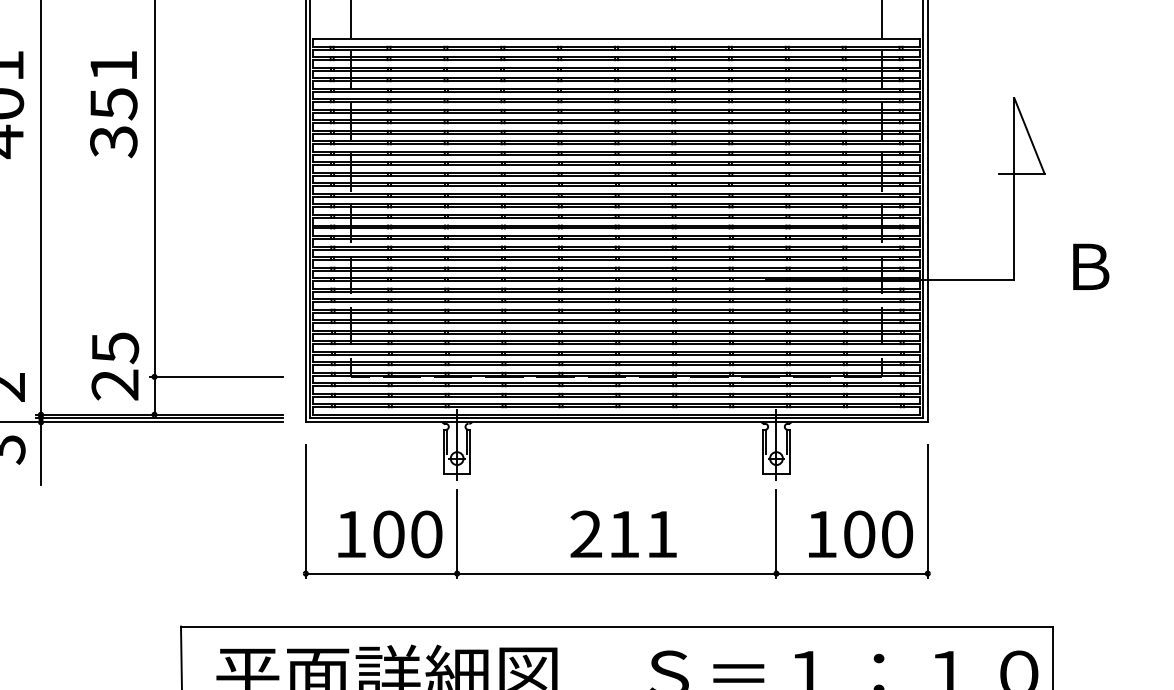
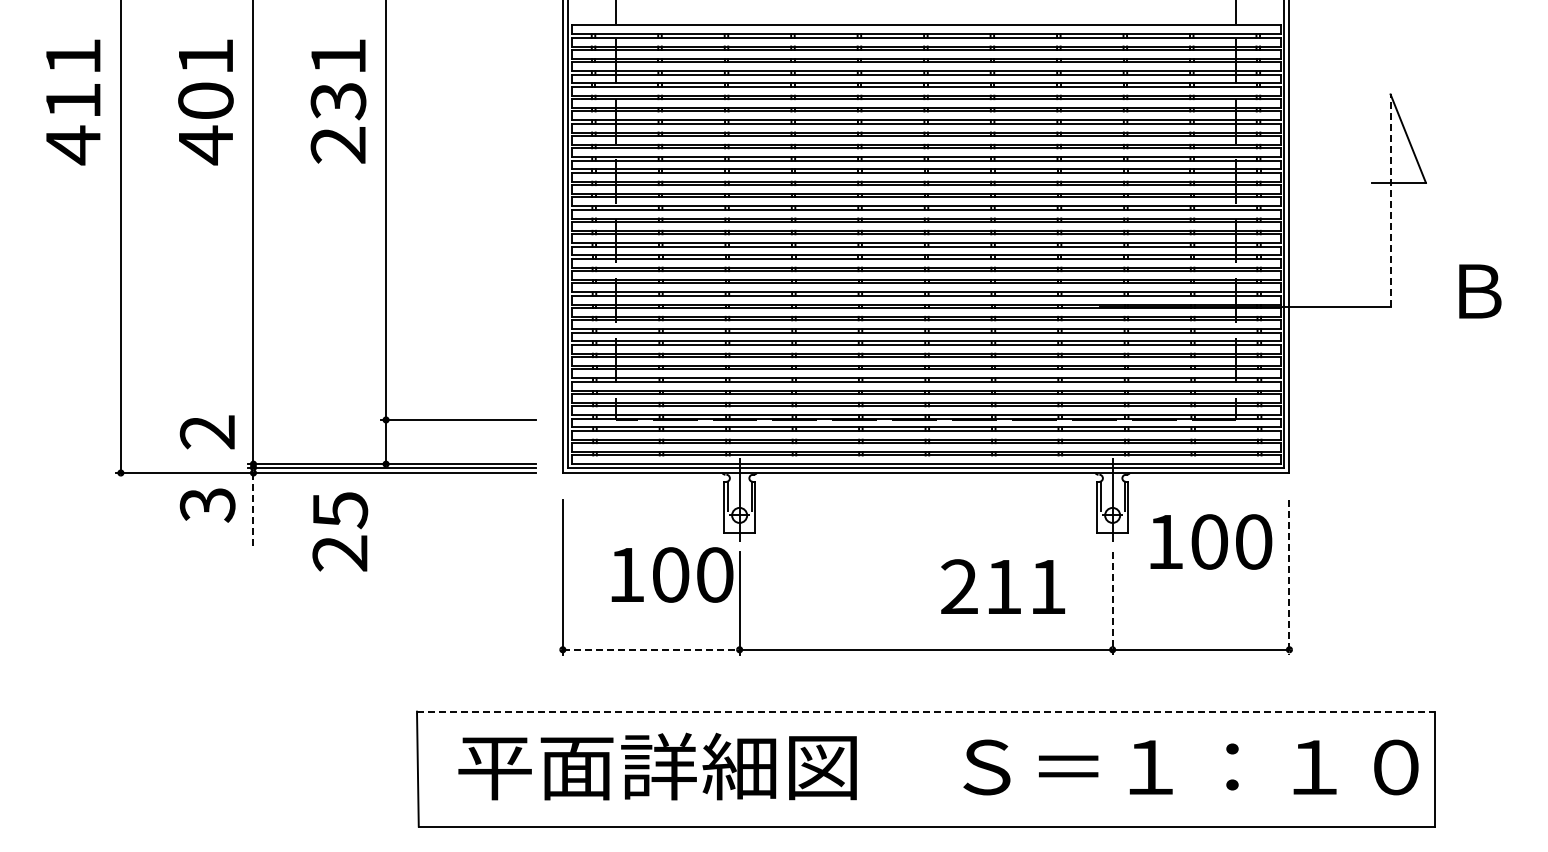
text: (113, 123) -> (338, 123), 351 -> 231
line: (1014, 189) -> (1390, 200), solid -> dashed
text: (115, 366) -> (340, 531), moved
line: (41, 450) -> (253, 506), solid -> dashed
line: (927, 511) -> (1289, 577), solid -> dashed
text: (390, 534) -> (672, 574), moved
text: (623, 534) -> (1002, 586), moved
line: (776, 534) -> (1112, 603), solid -> dashed
text: (861, 534) -> (1211, 541), moved
line: (381, 573) -> (651, 649), solid -> dashed
line: (617, 626) -> (926, 711), solid -> dashed

